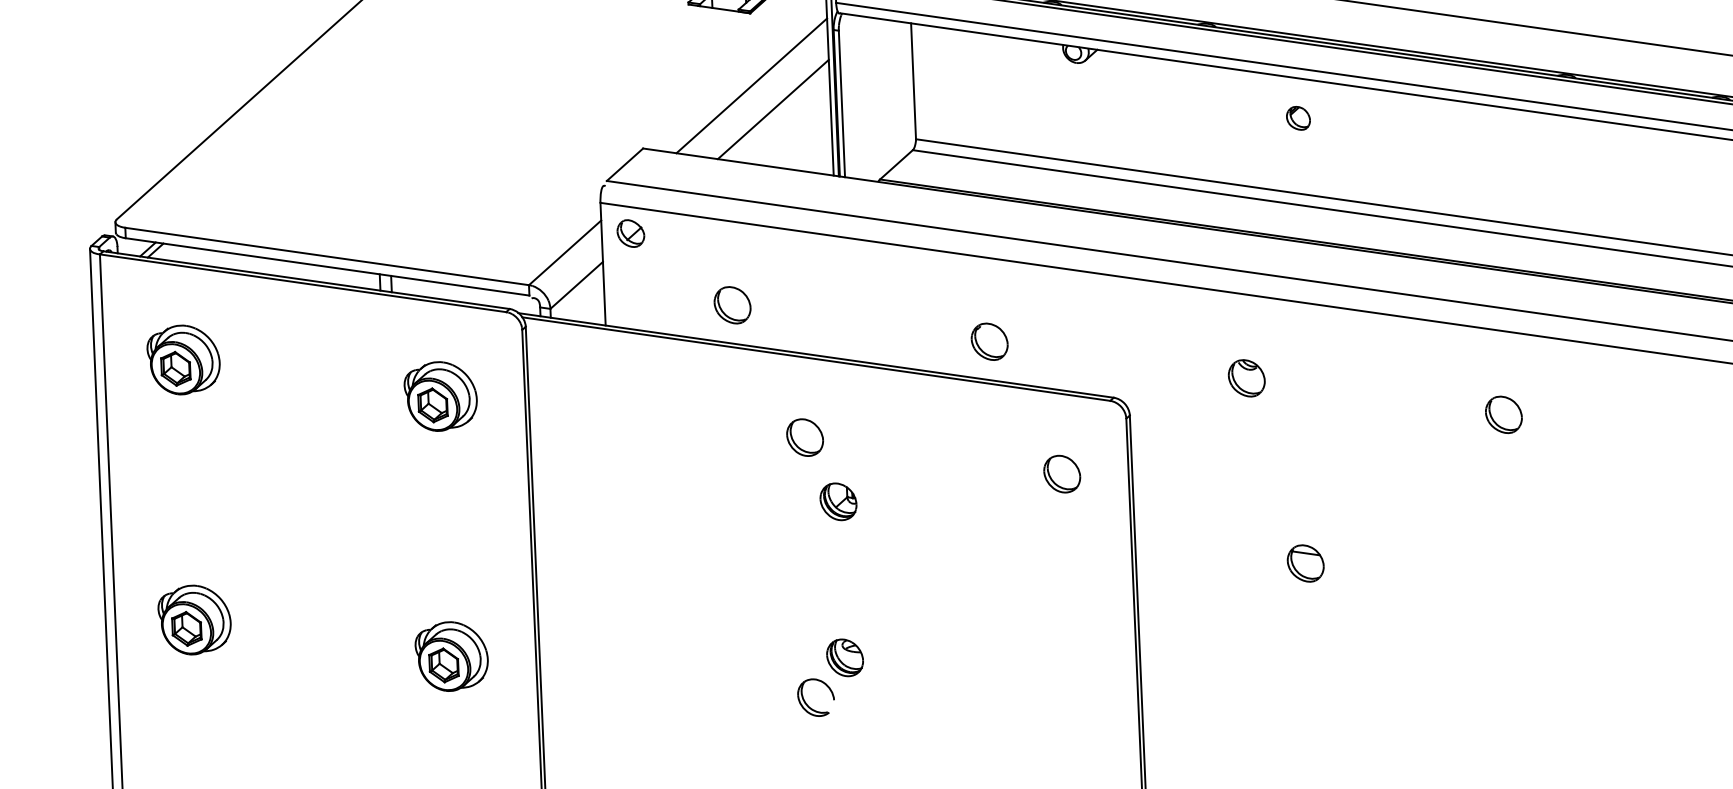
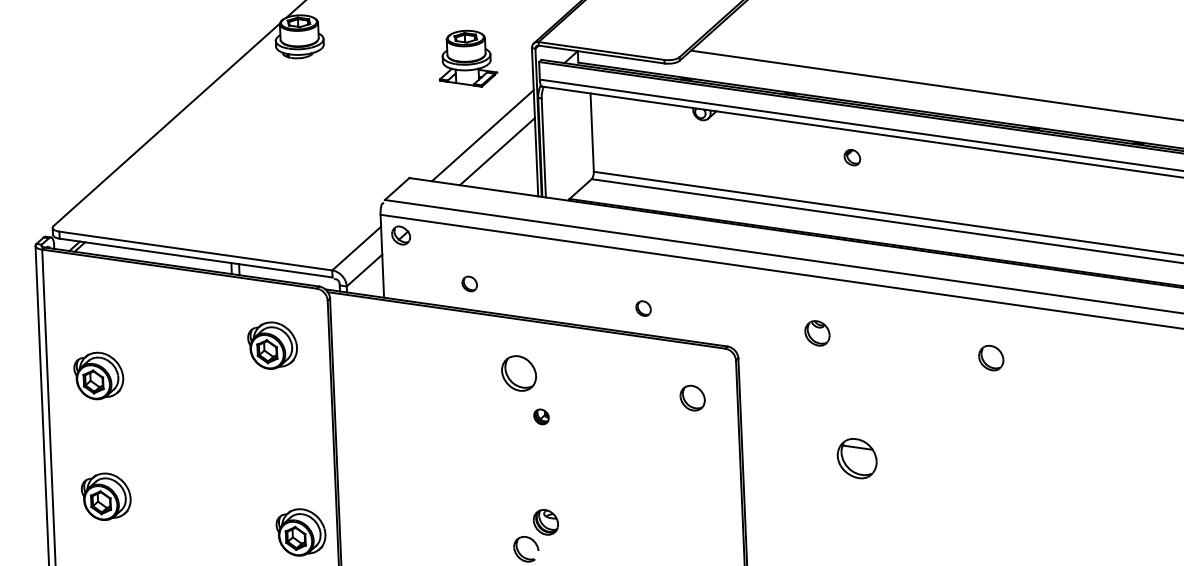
part: (732, 304) -> (469, 283), size x0.6
part: (989, 341) -> (643, 308), size x0.6
part: (183, 359) -> (98, 375), moved
part: (804, 437) -> (518, 373), size x1.4
part: (838, 501) -> (541, 416), size x0.6
part: (1306, 563) -> (857, 458), size x1.6
part: (450, 656) -> (300, 532), moved

